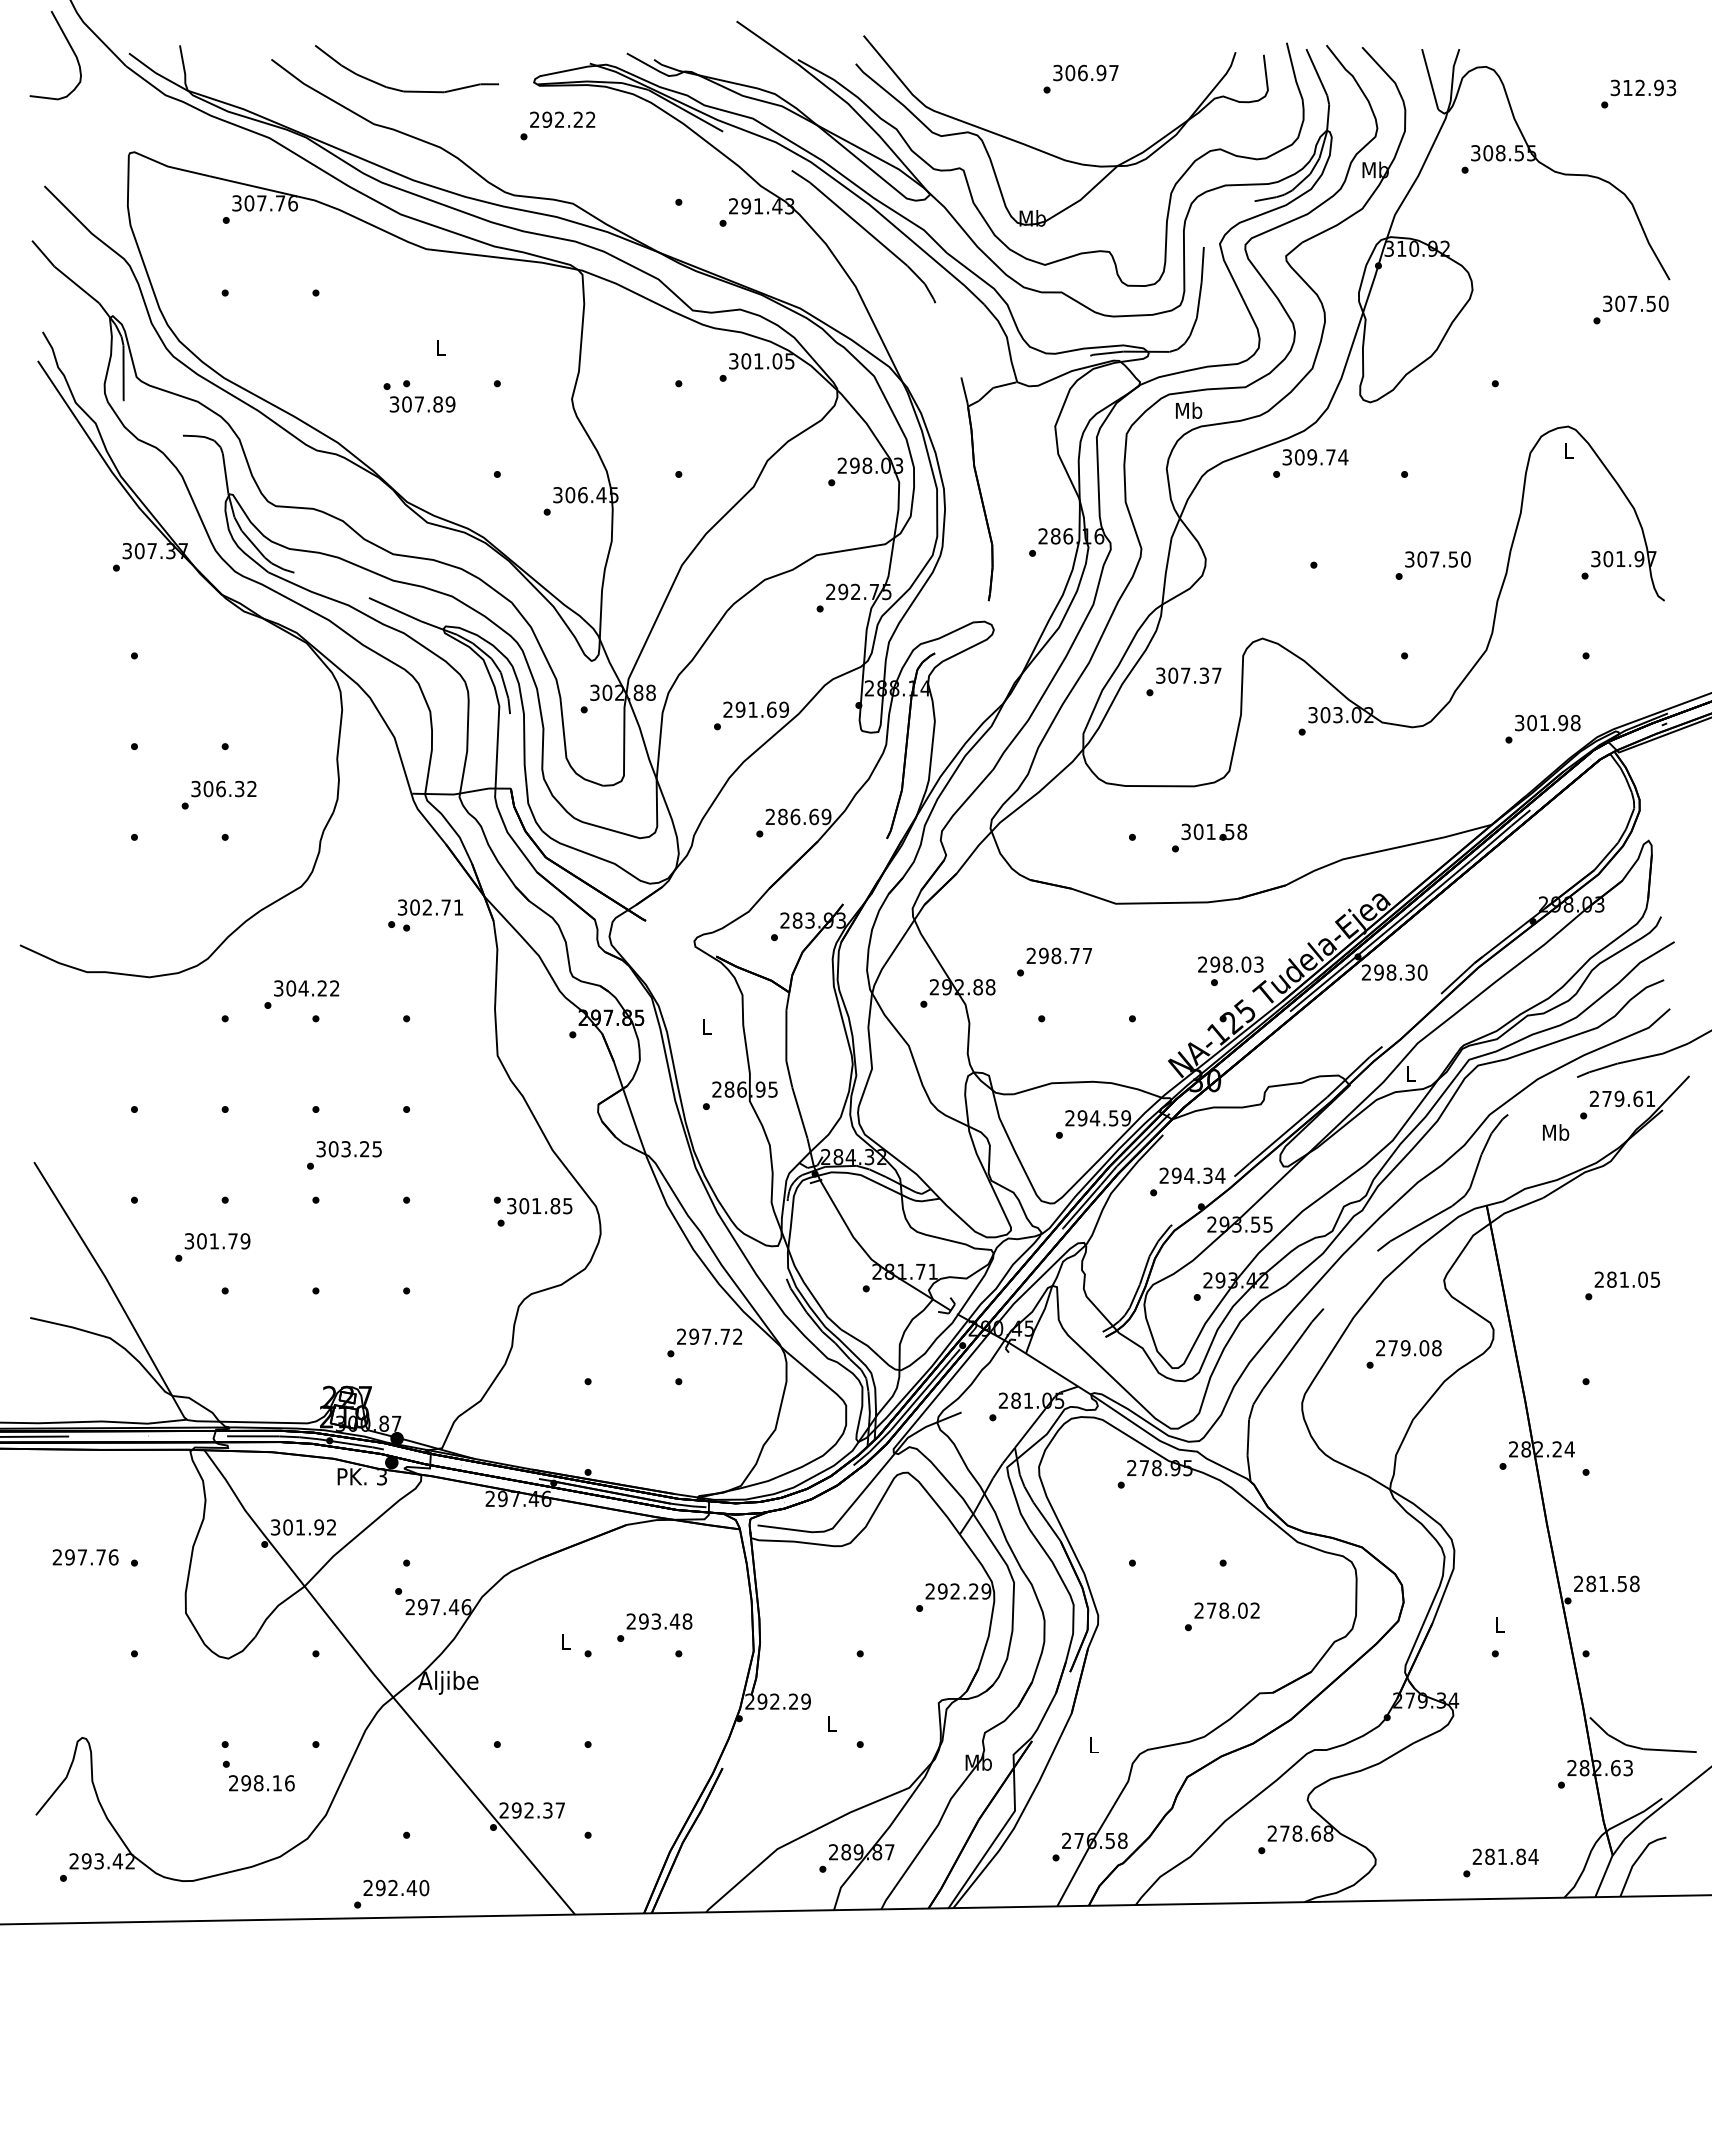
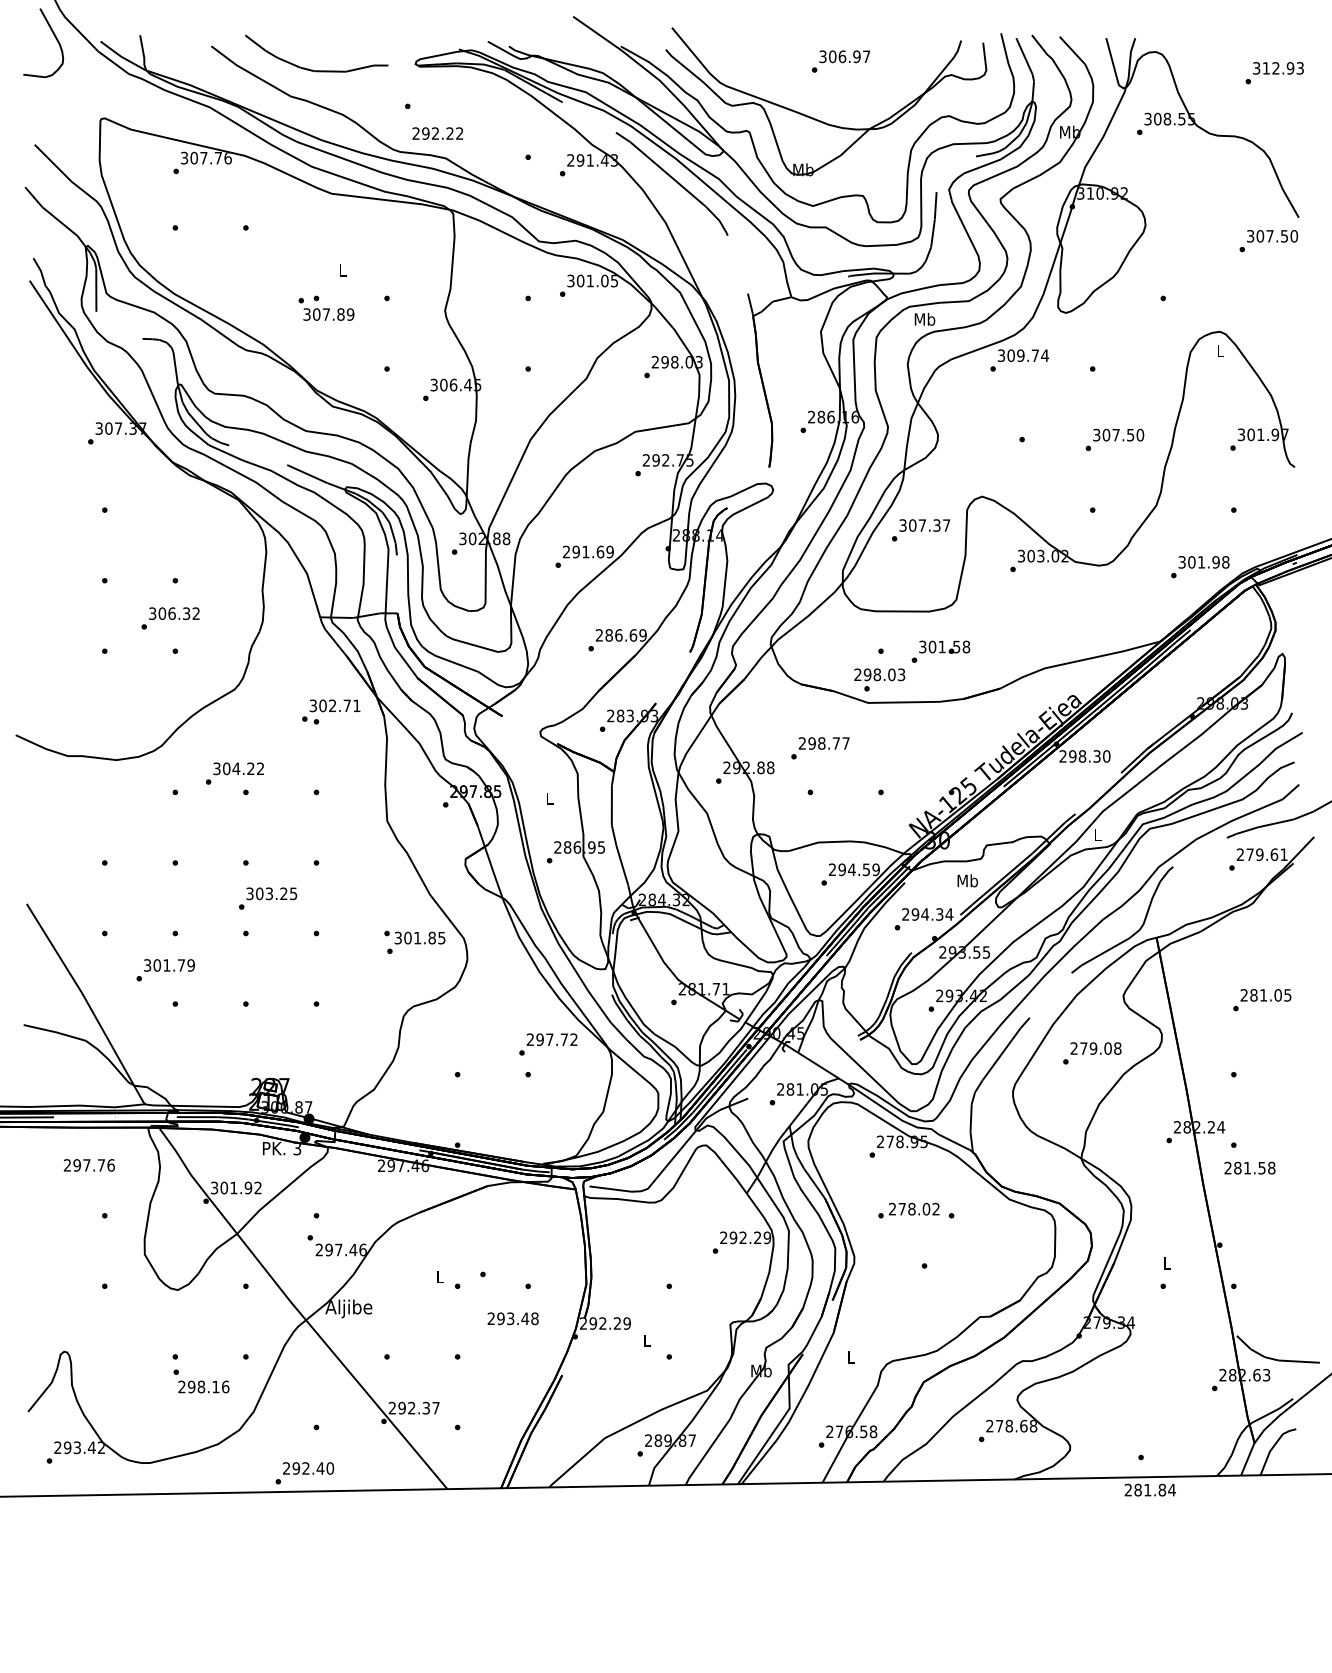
text: (562, 119) -> (437, 133), moved
text: (1230, 971) -> (879, 680), moved
text: (1556, 1132) -> (968, 880), moved
text: (85, 1557) -> (89, 1165), moved
text: (1606, 1583) -> (1249, 1167), moved
text: (1226, 1610) -> (913, 1209), moved
text: (659, 1621) -> (513, 1318), moved
text: (1505, 1856) -> (1150, 1489), moved

